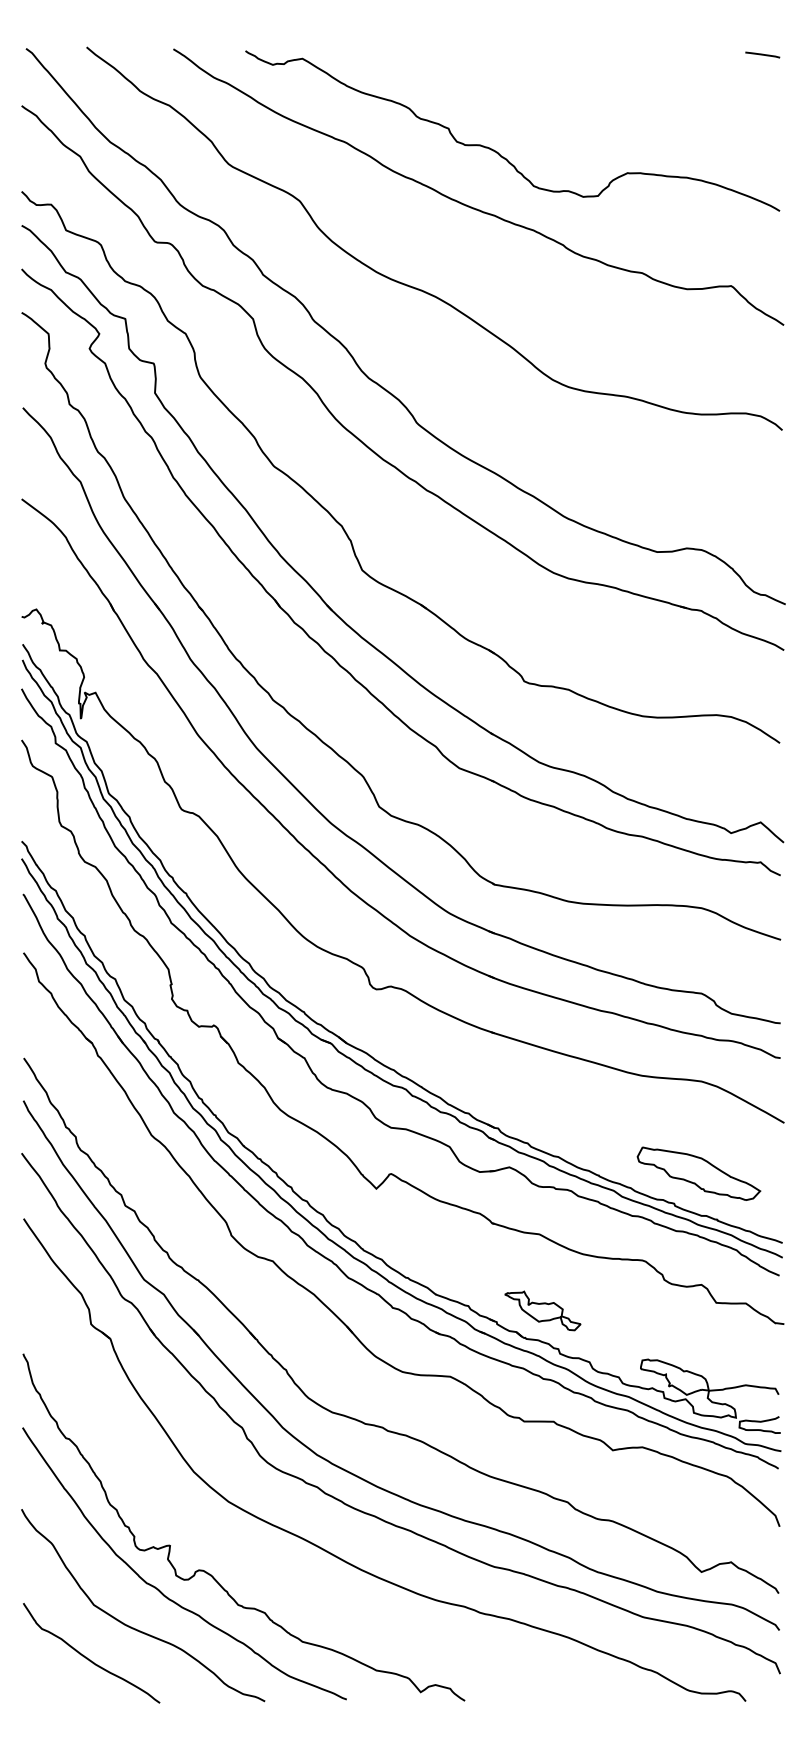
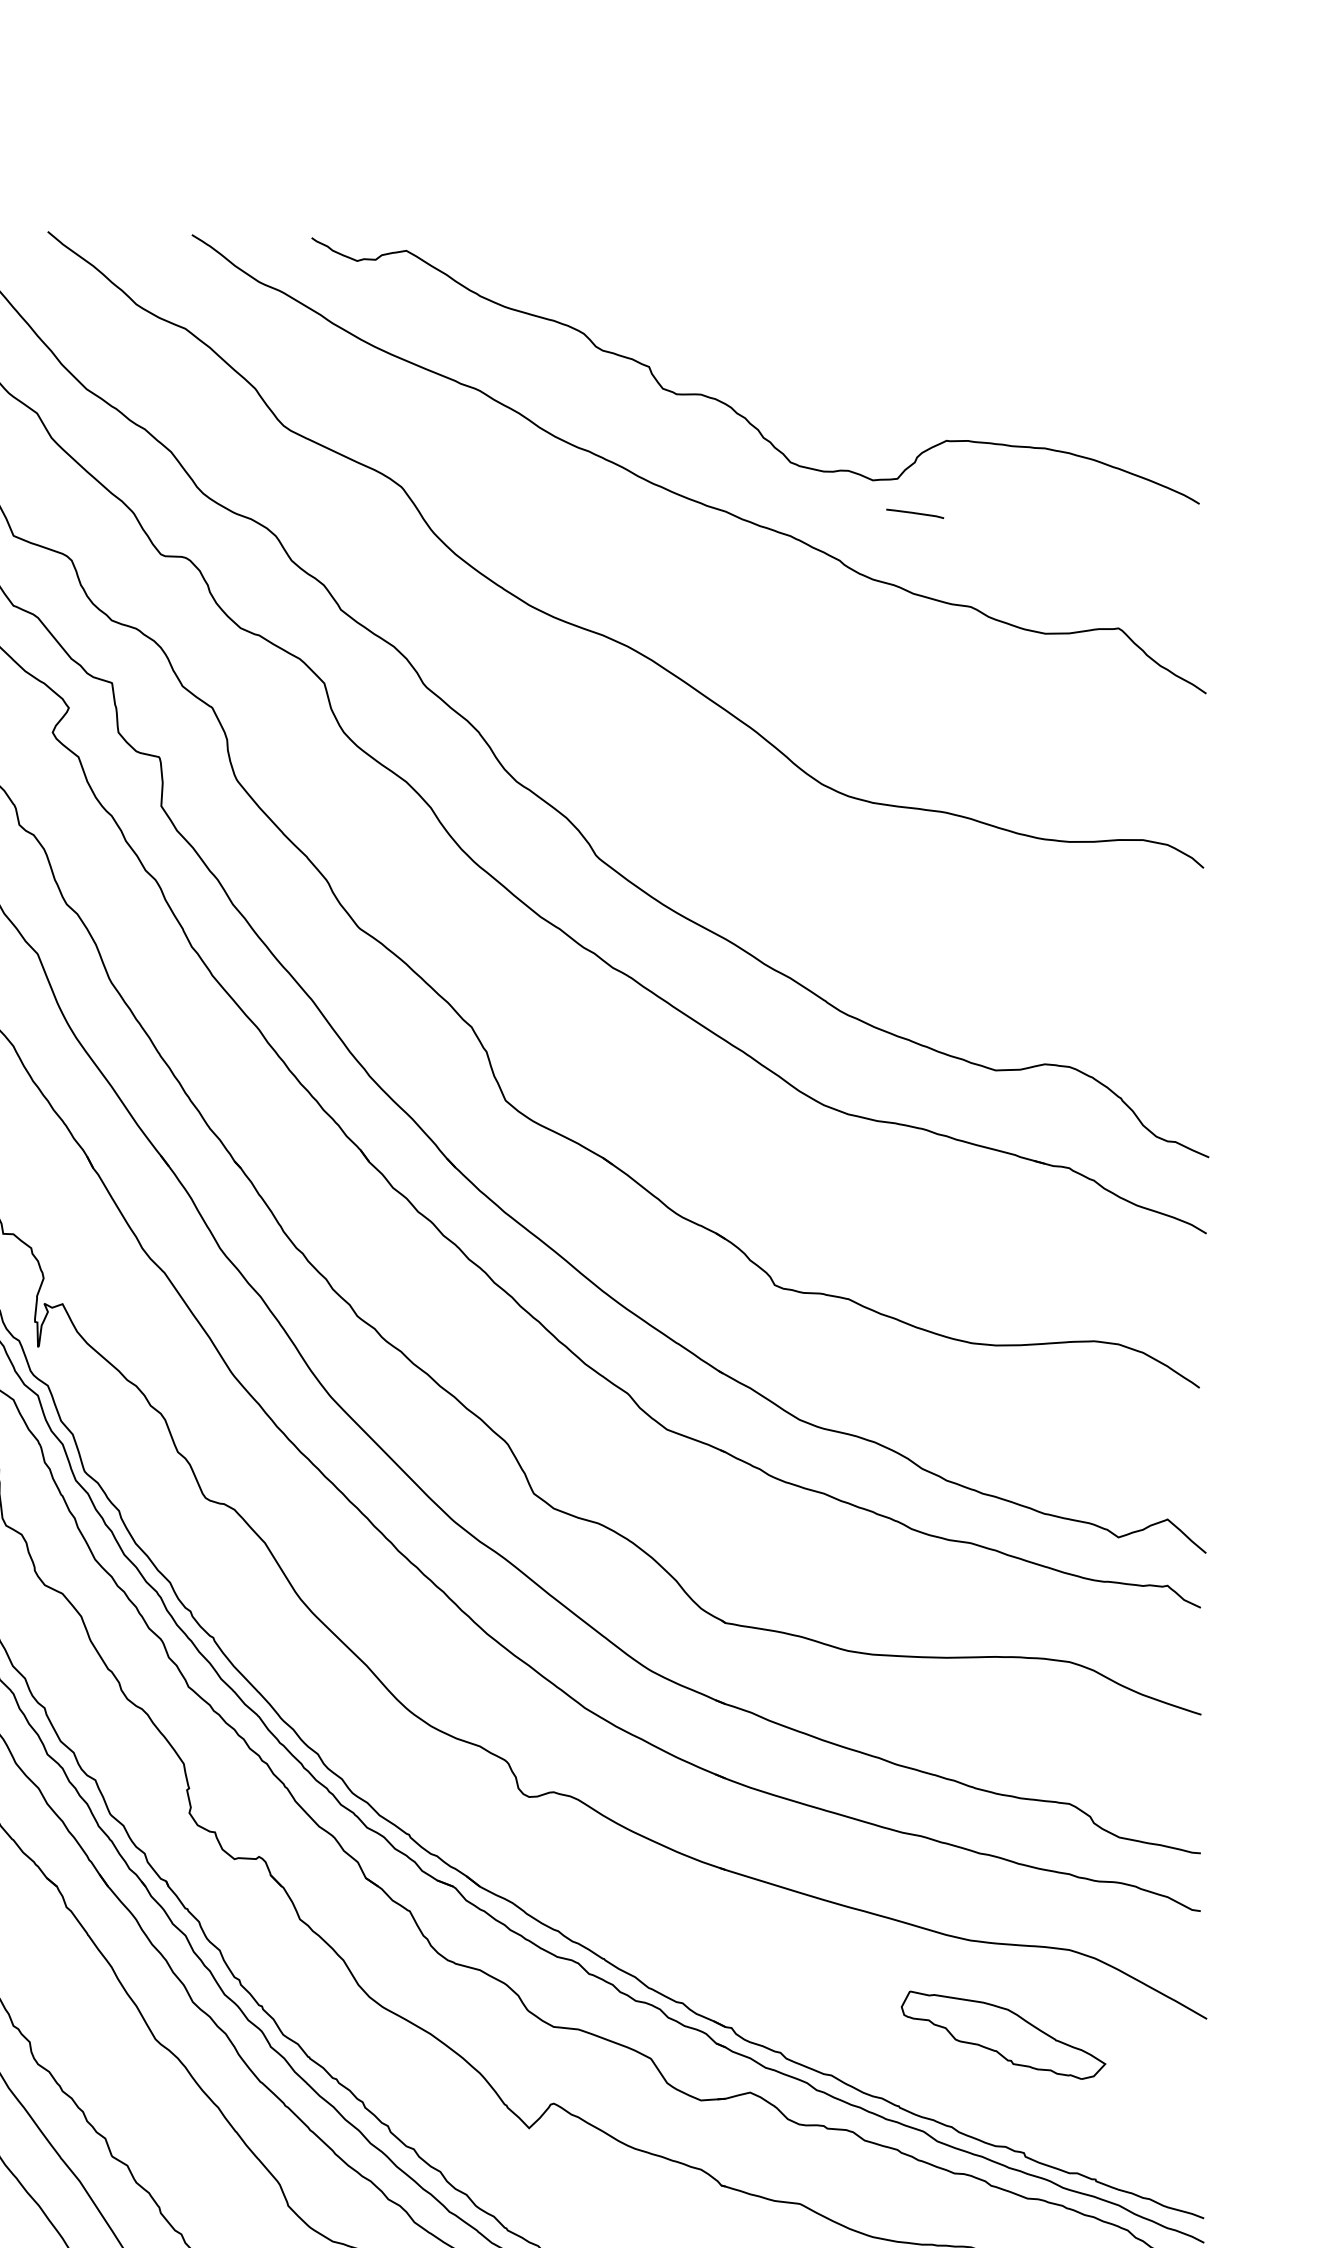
line: (762, 54) -> (914, 512), moved
part: (698, 1173) -> (1002, 2034), moved

